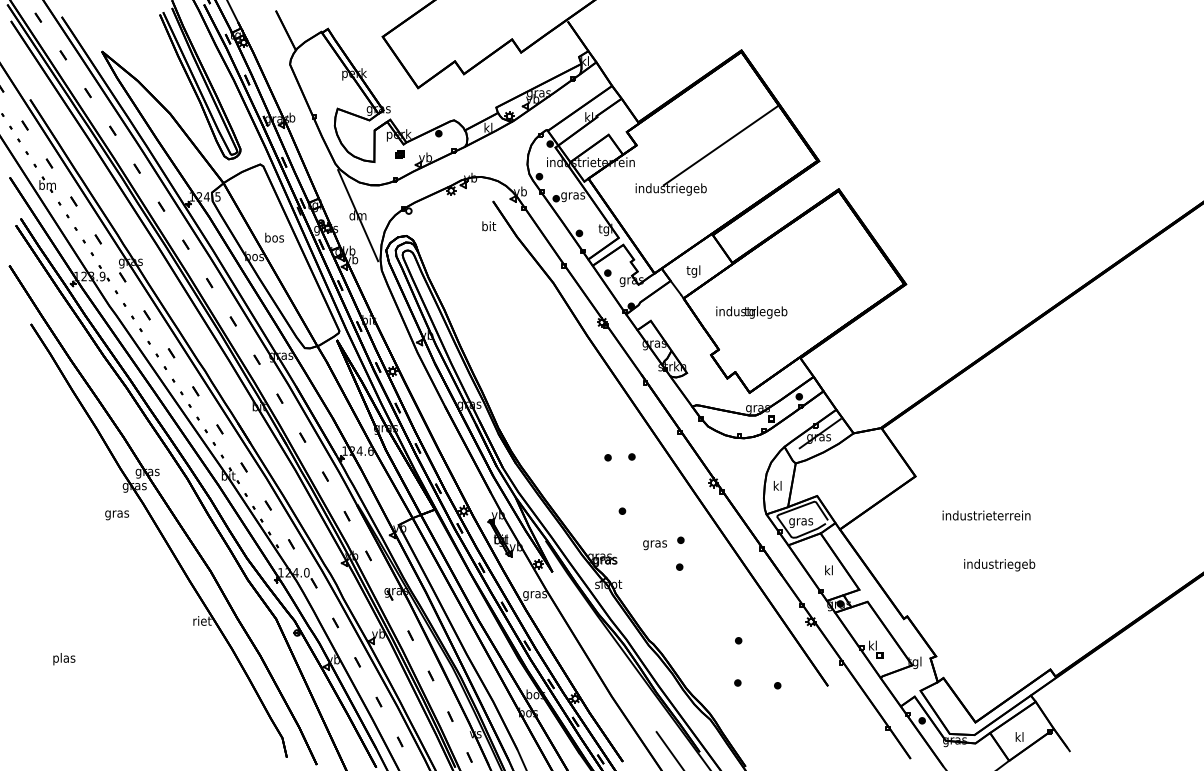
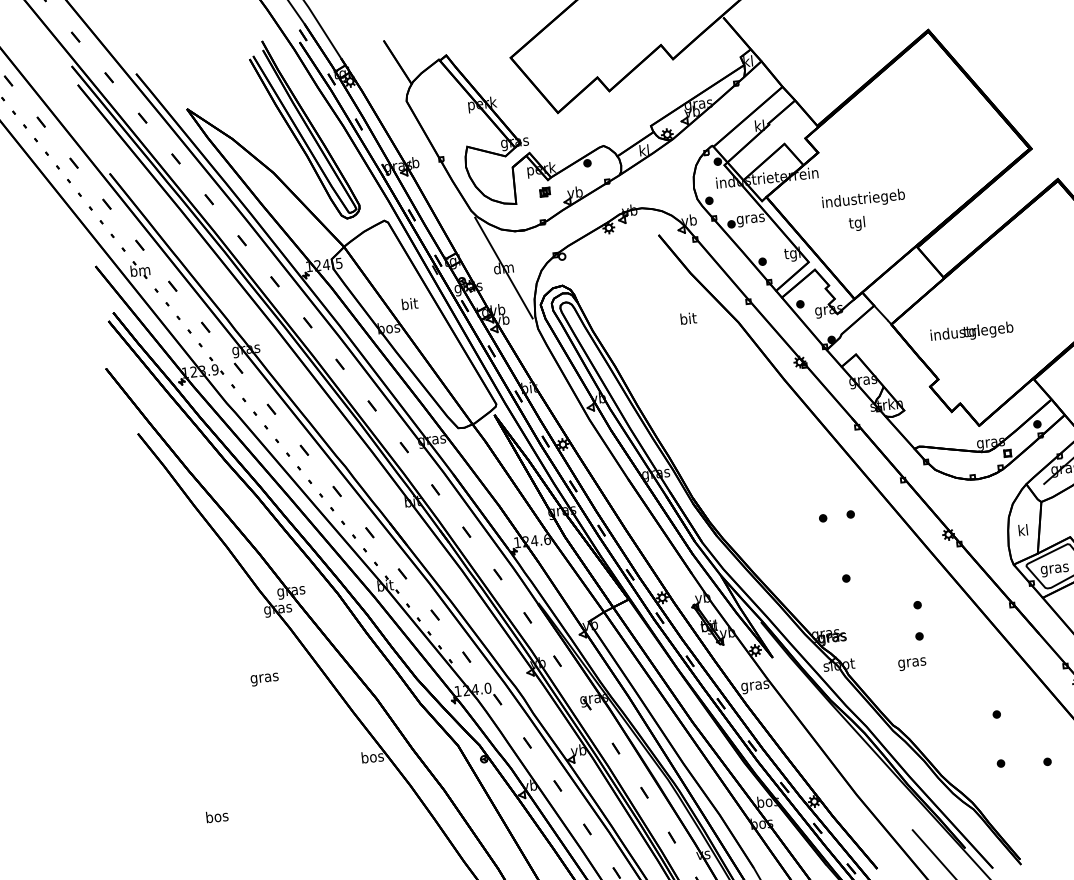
line: (720, 145) -> (915, 142), removed
text: (489, 226) -> (689, 318), moved
text: (274, 237) -> (409, 303), bos -> bit
text: (693, 271) -> (857, 223), moved
text: (117, 515) -> (265, 679), moved
text: (654, 545) -> (911, 664), moved
text: (202, 620) -> (372, 756), riet -> bos
text: (64, 659) -> (217, 818), plas -> bos

